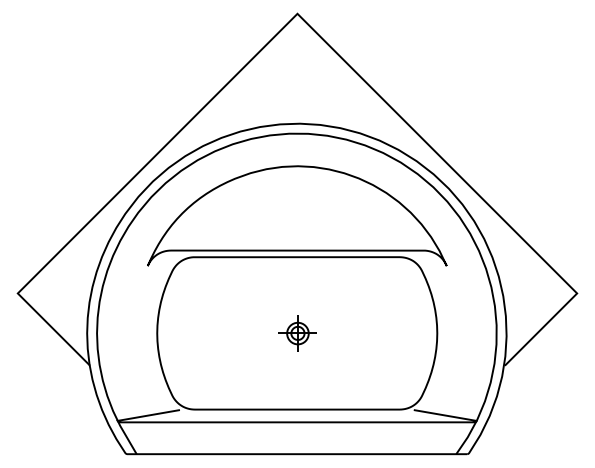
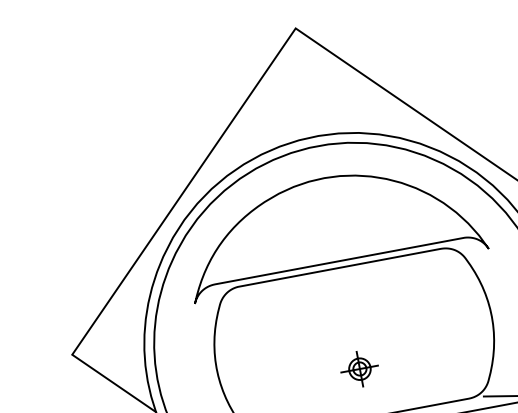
part: (297, 333) -> (359, 369), moved

